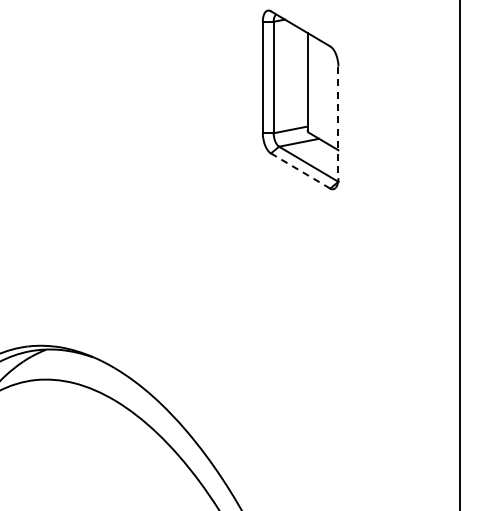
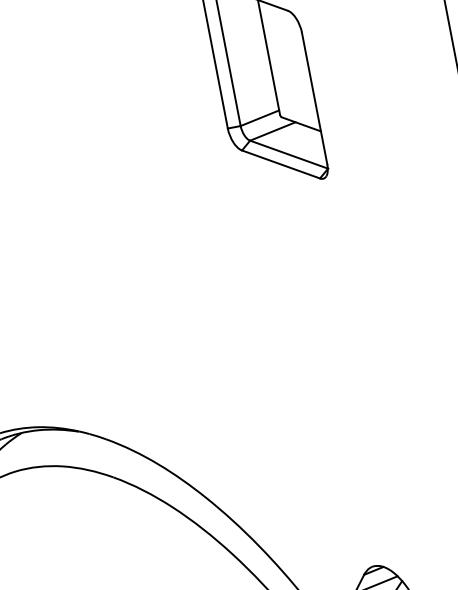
line: (338, 122) -> (314, 98), dashed -> solid
line: (300, 170) -> (280, 163), dashed -> solid

